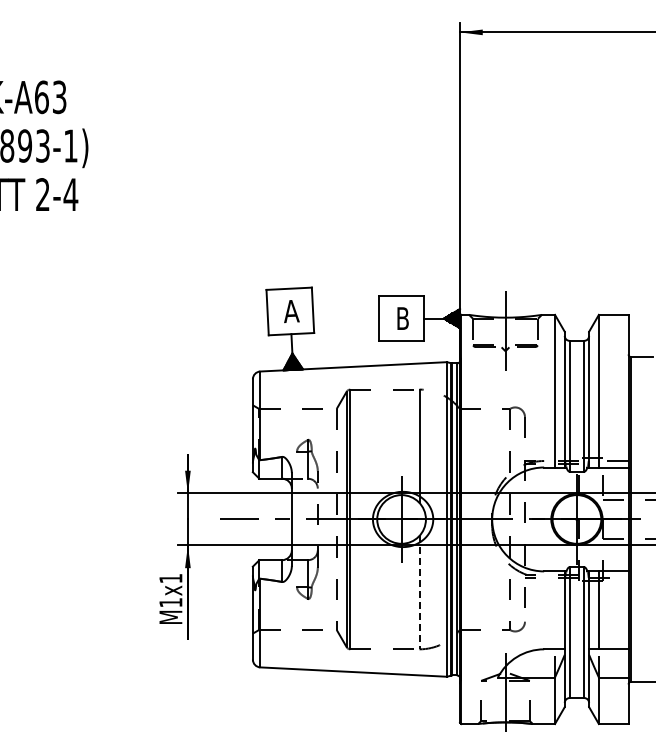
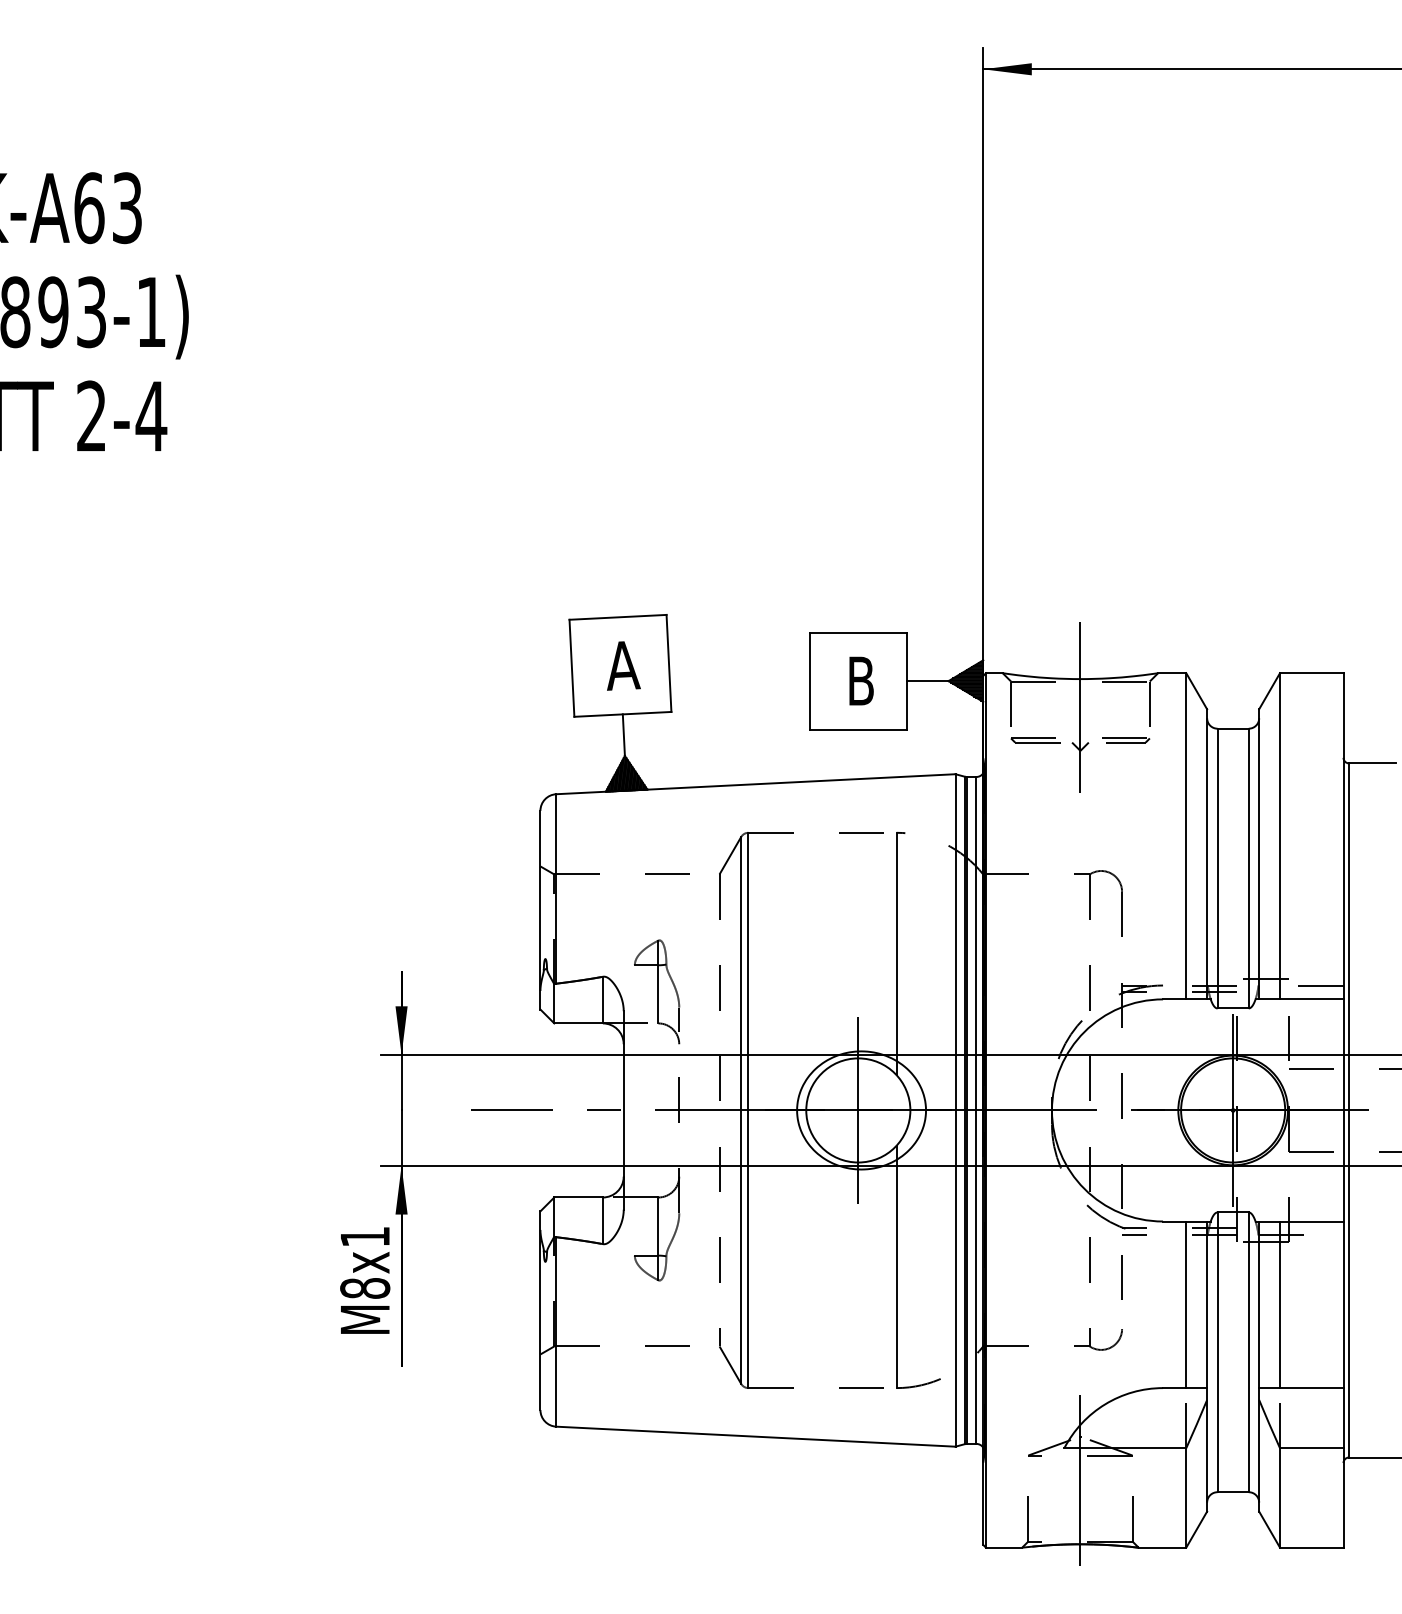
line: (419, 592) -> (896, 1266), dashed -> solid
text: (170, 602) -> (364, 1287), M1x1 -> M8x1
line: (555, 610) -> (1187, 1305), added

